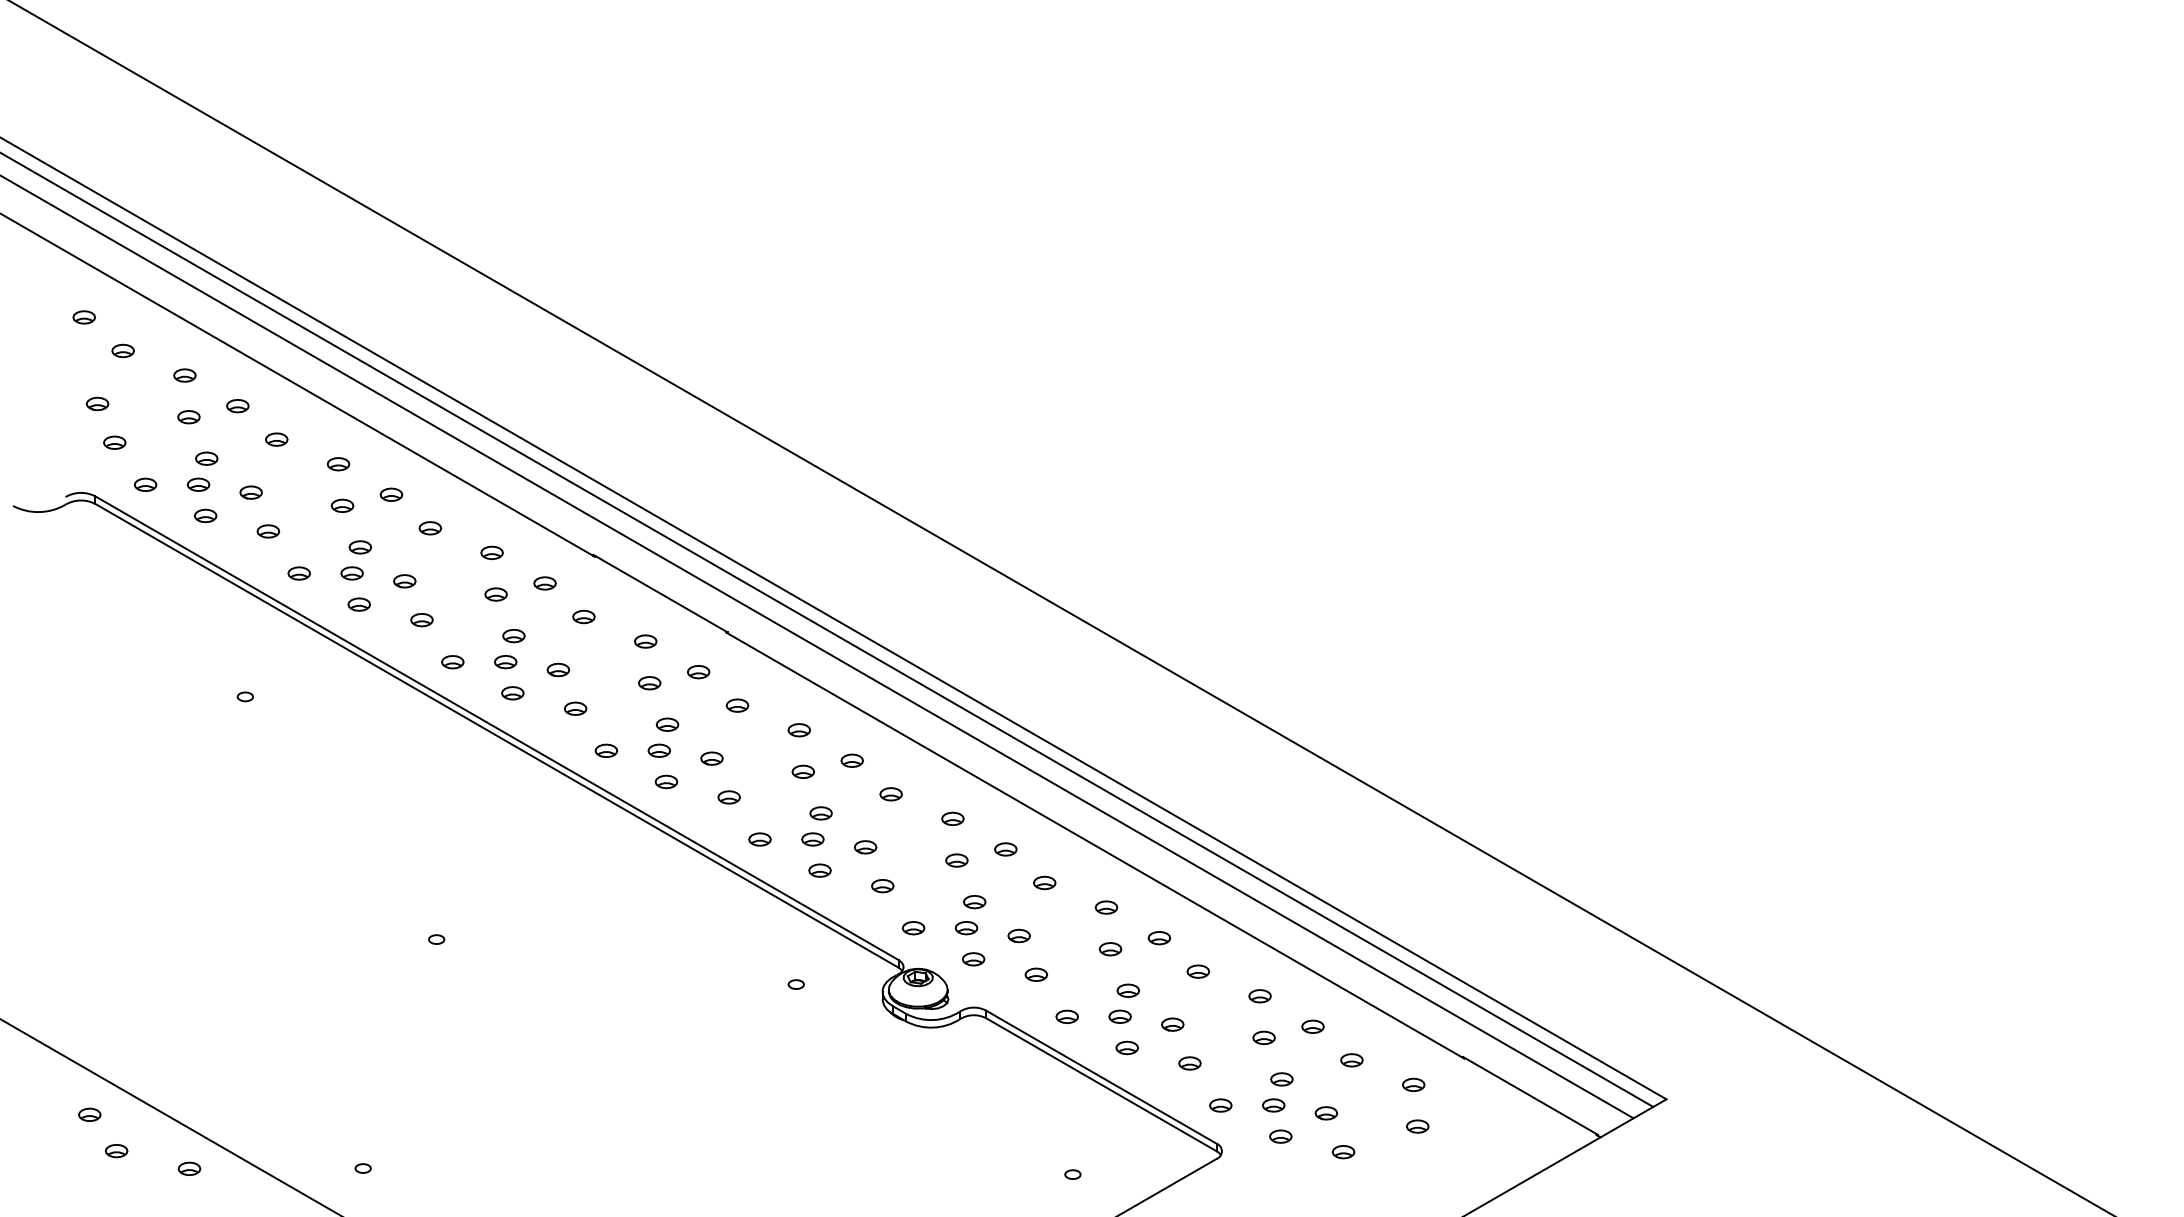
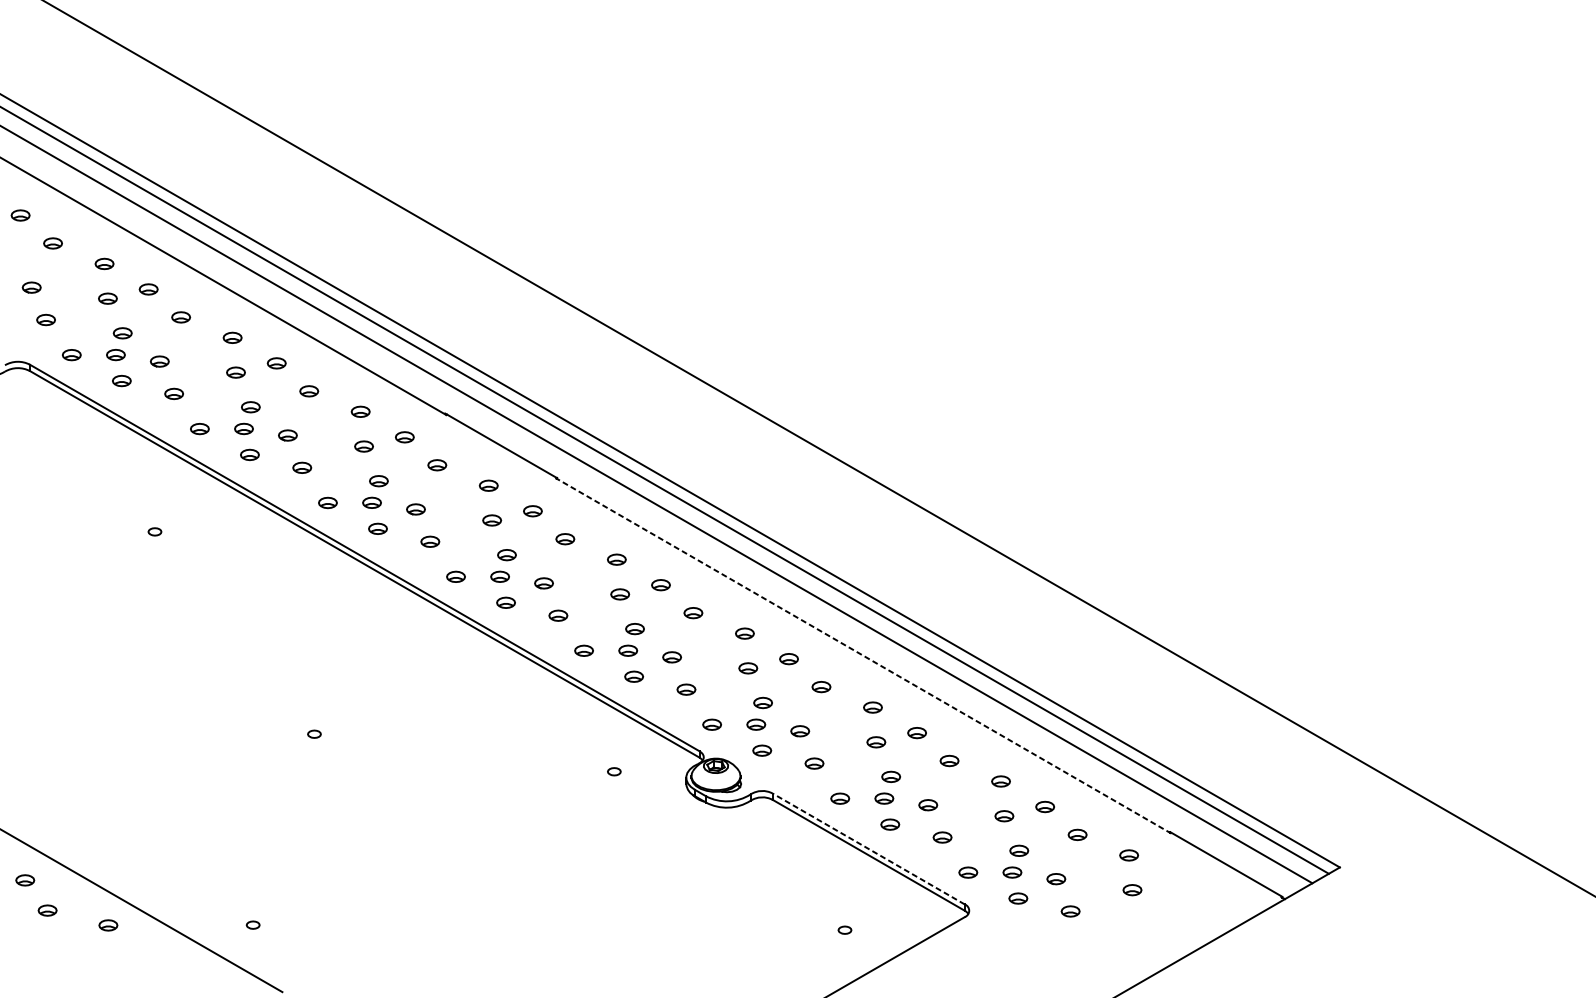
line: (1095, 845) -> (863, 655), solid -> dashed
line: (1101, 1076) -> (868, 848), solid -> dashed

